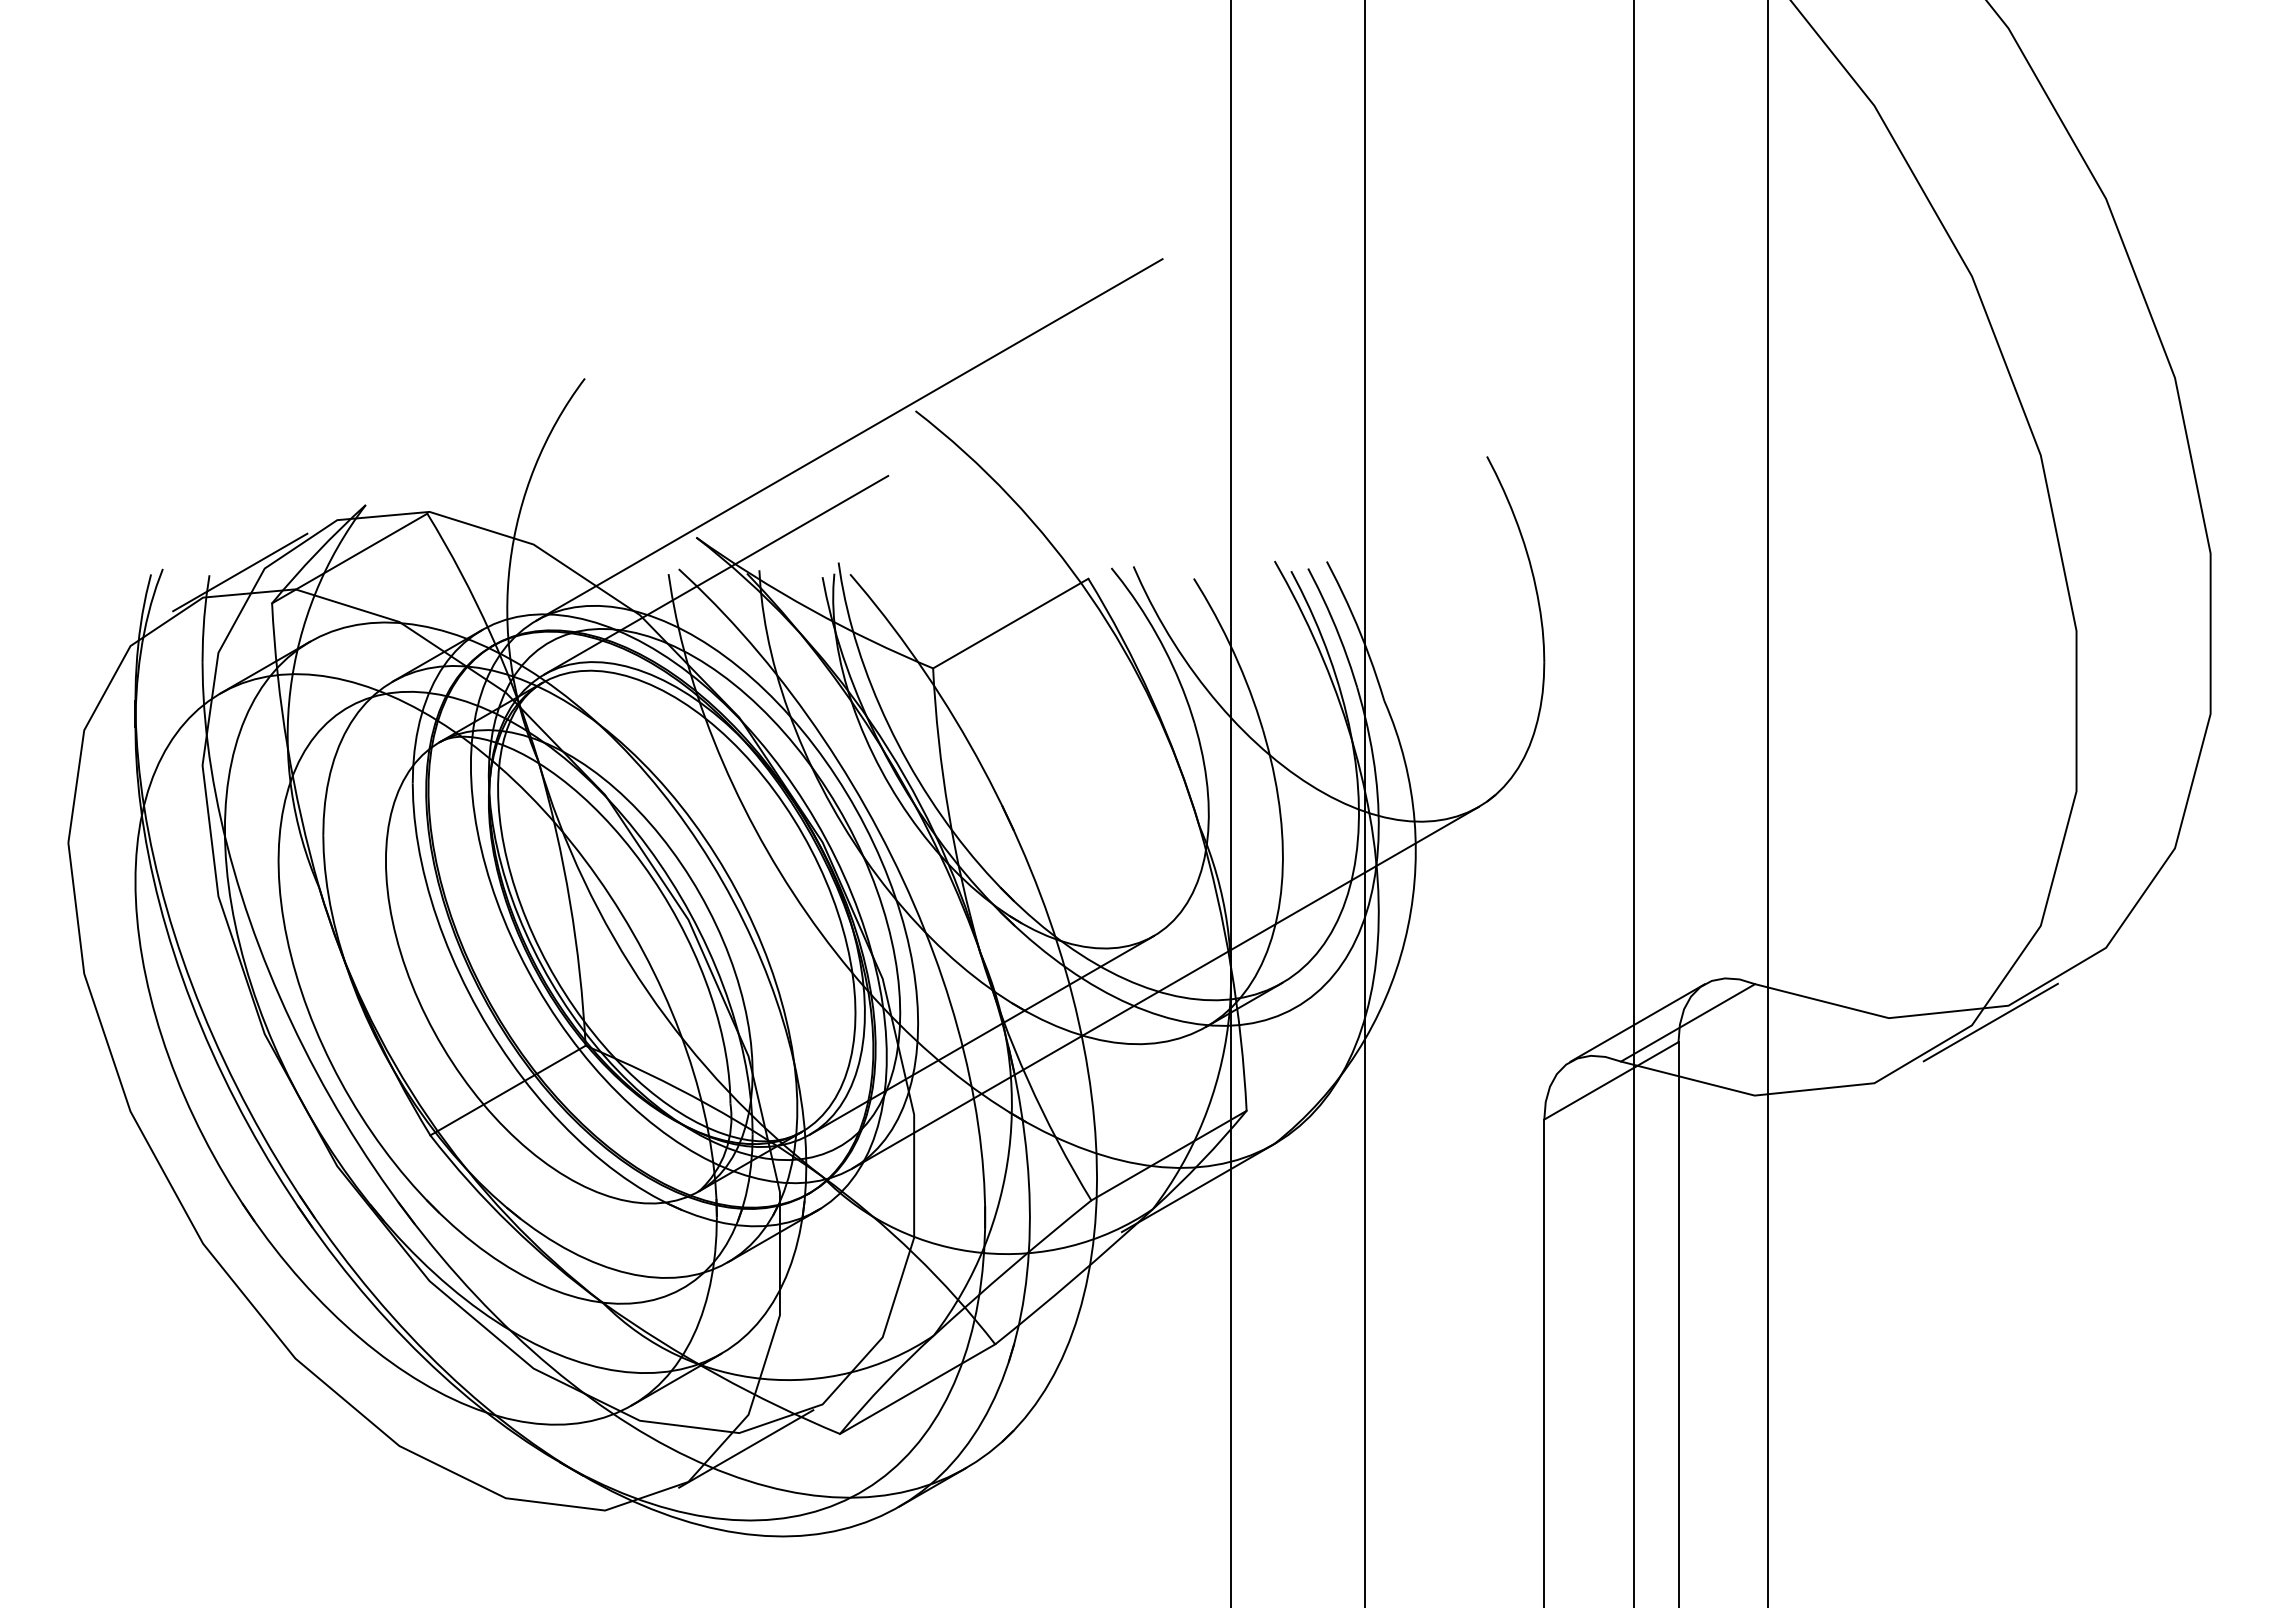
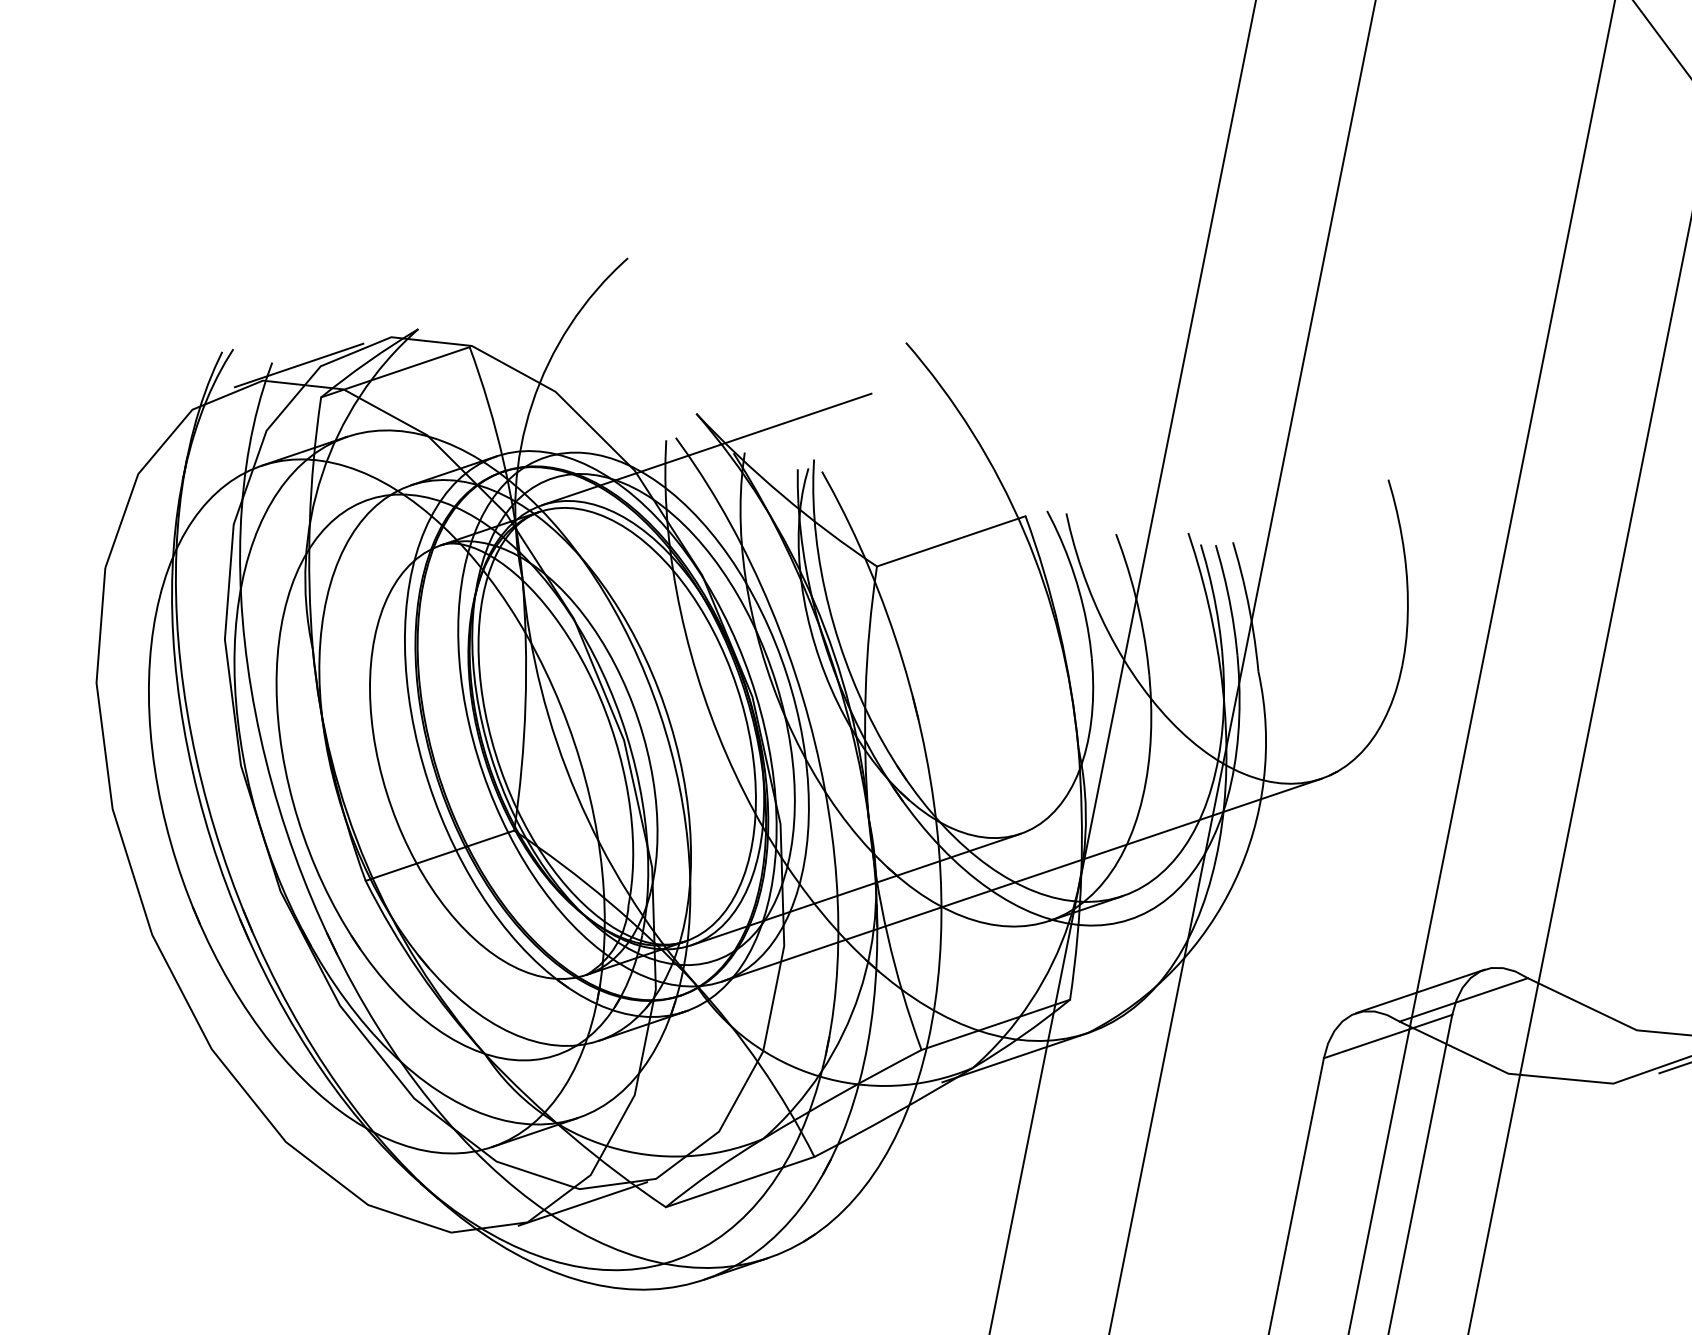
line: (849, 439) -> (844, 355), removed

